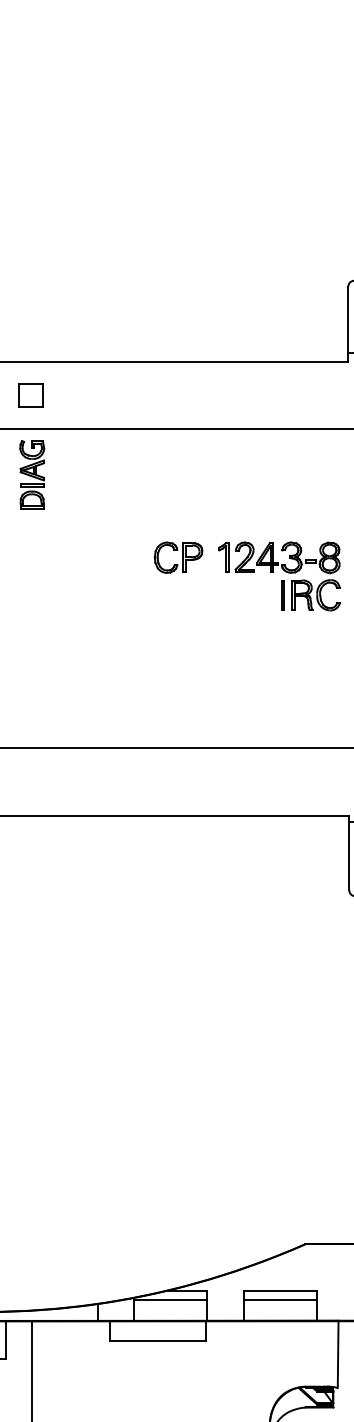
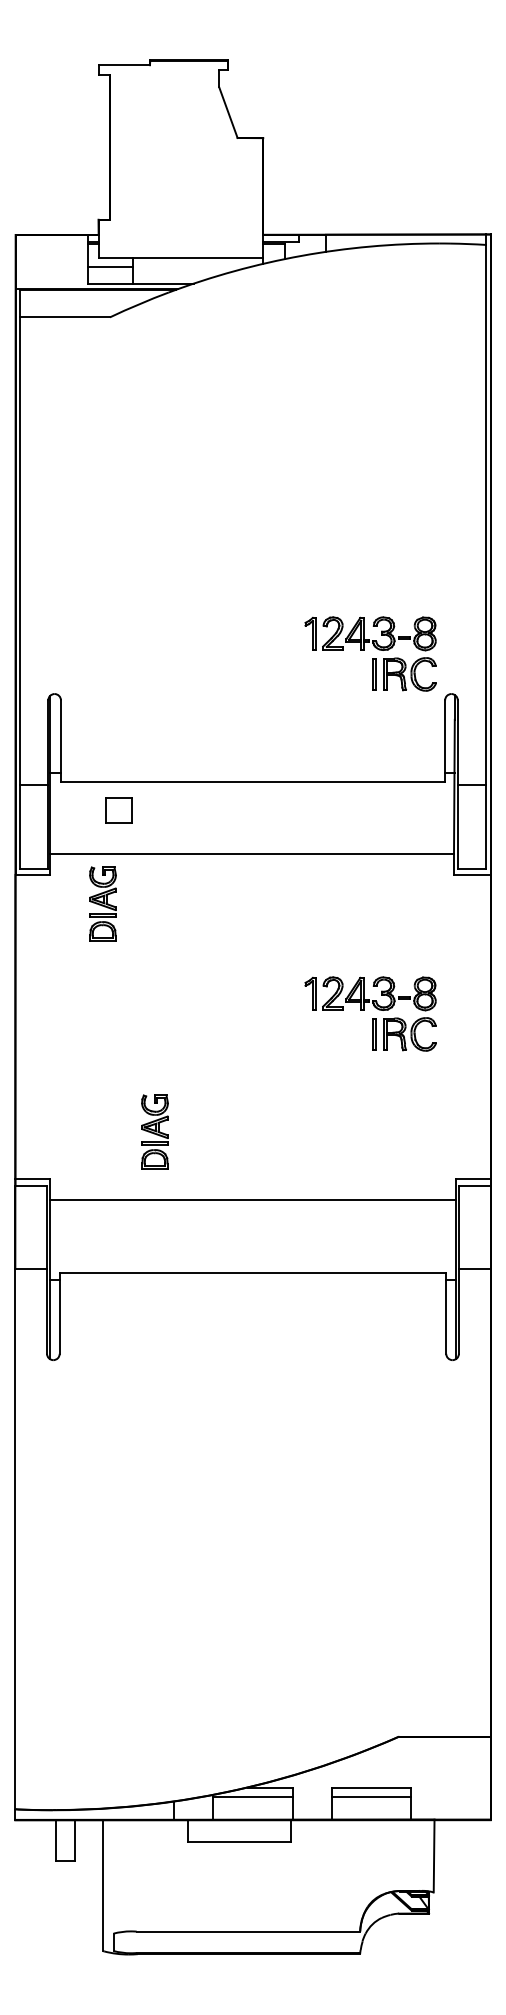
part: (279, 243) -> (370, 653), added
part: (30, 394) -> (118, 810), moved
part: (177, 557) -> (260, 993), removed
part: (79, 684) -> (154, 1131), added

